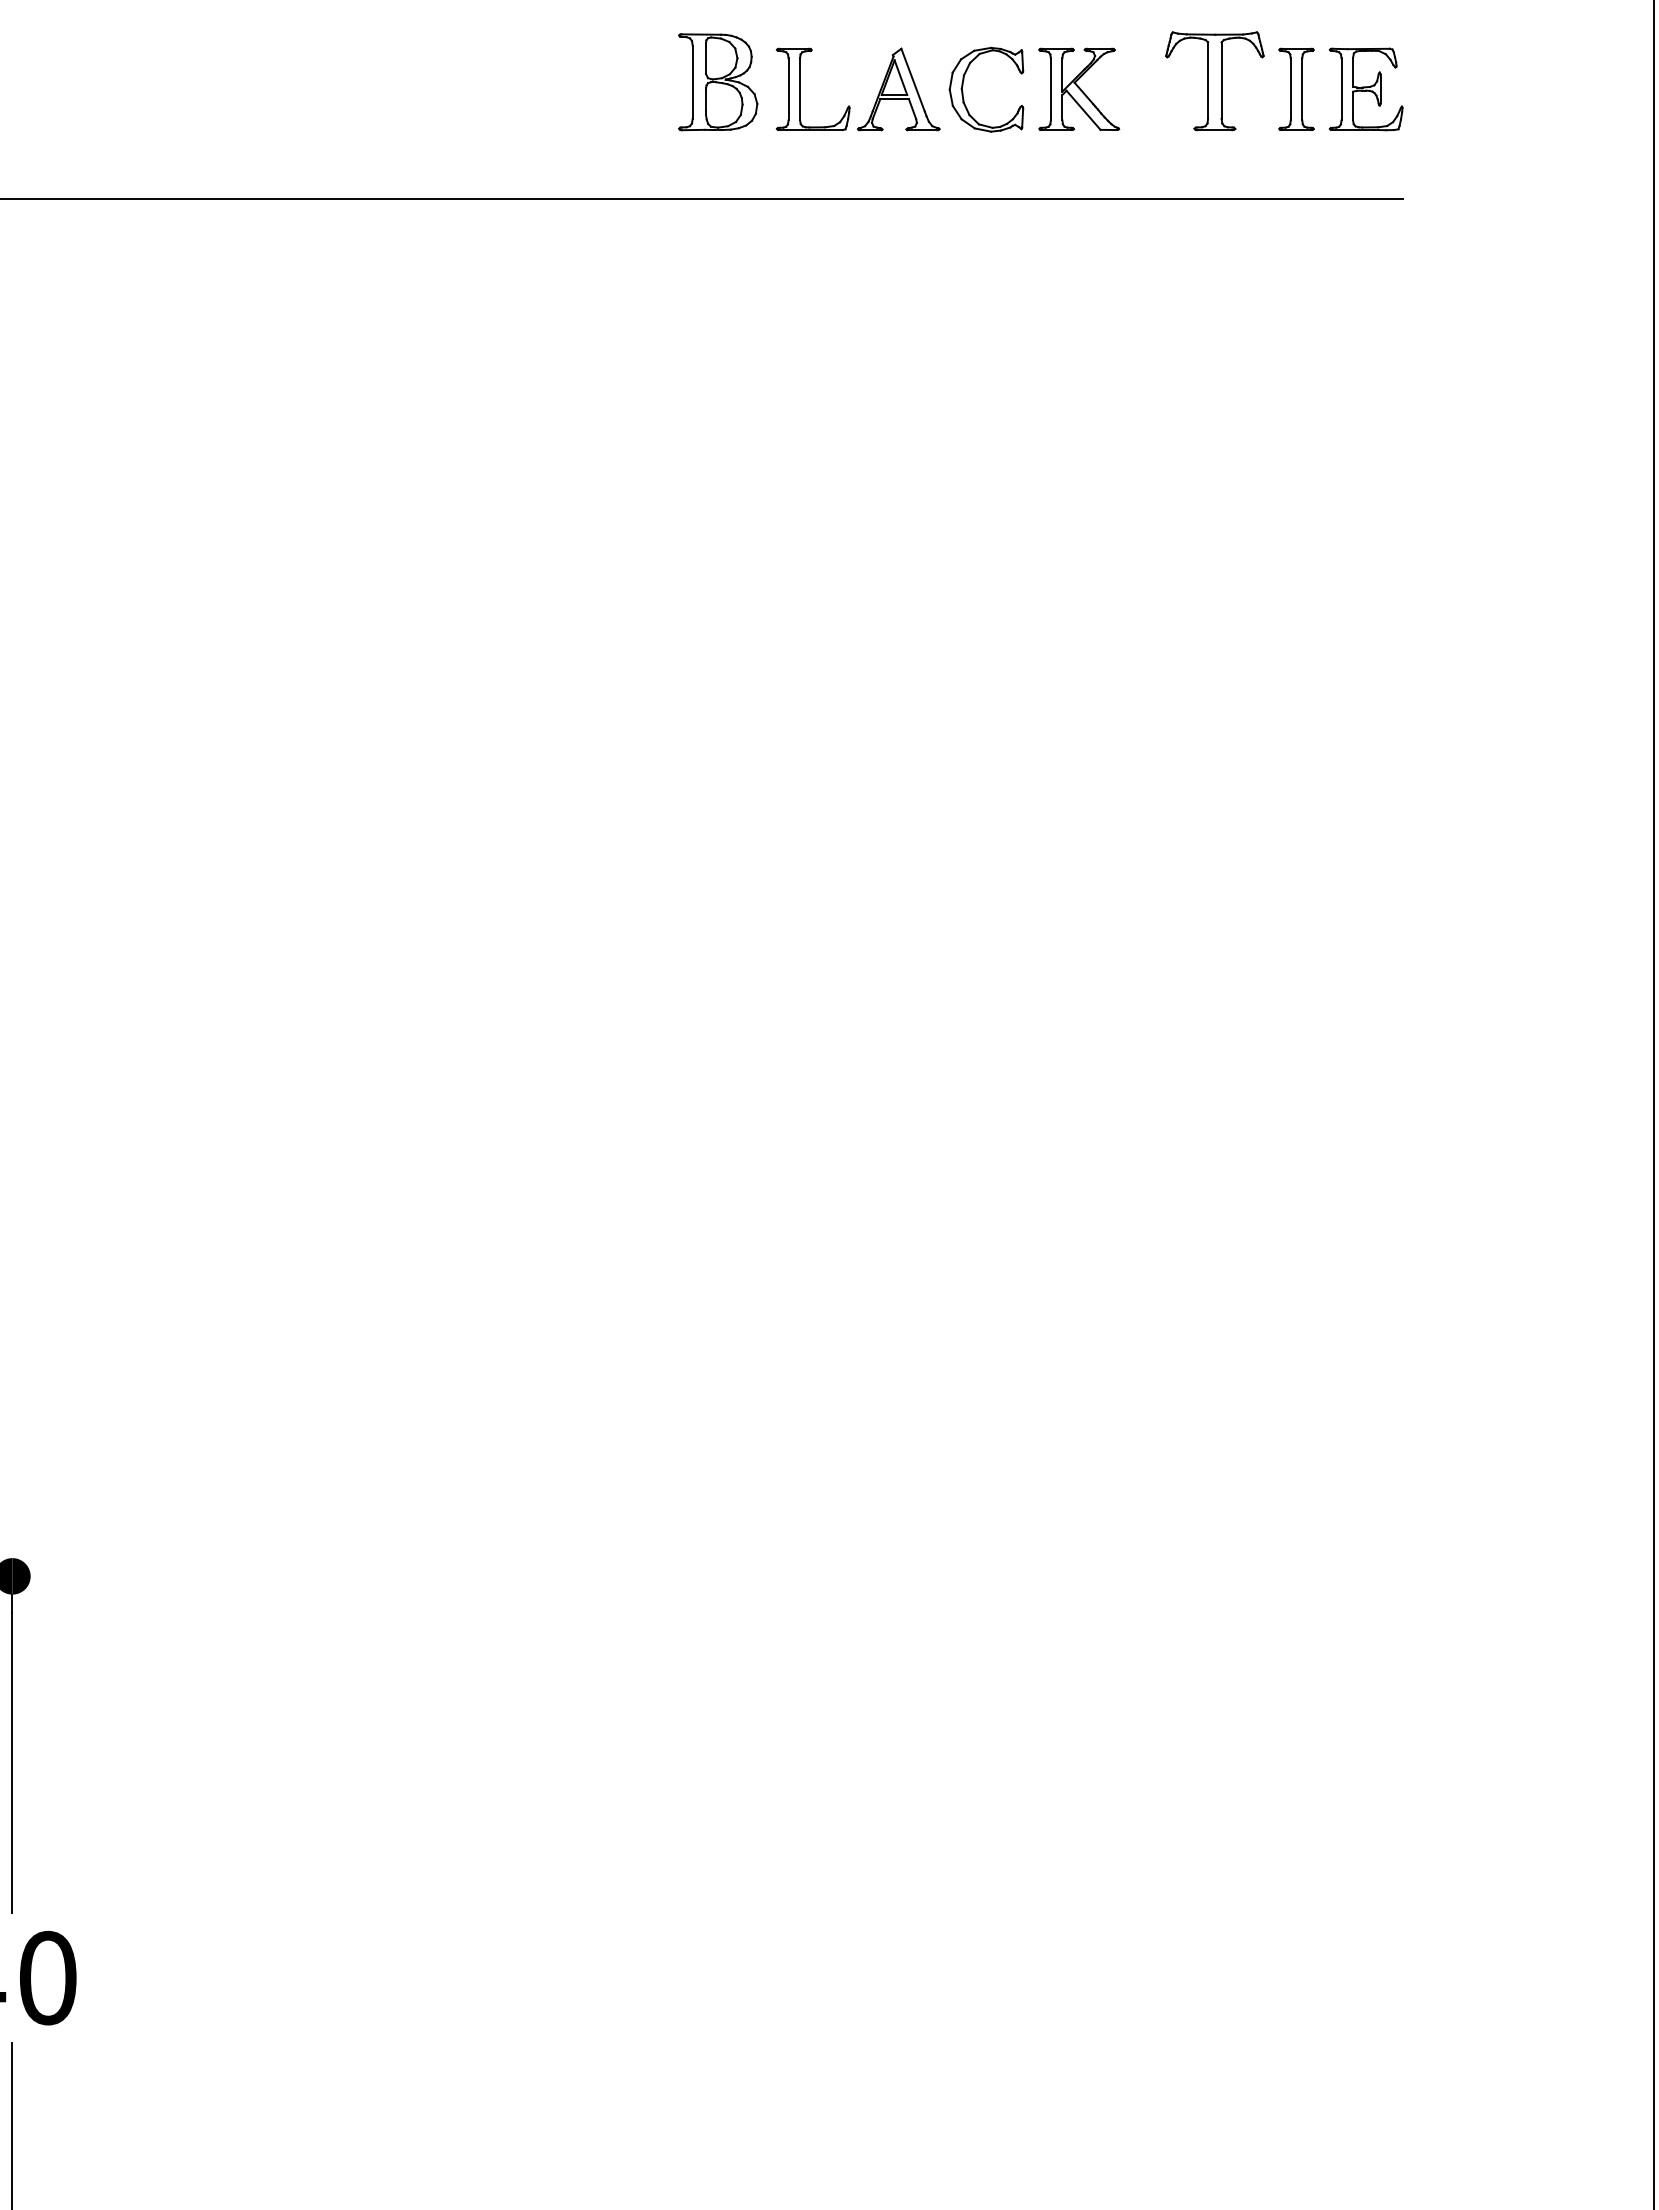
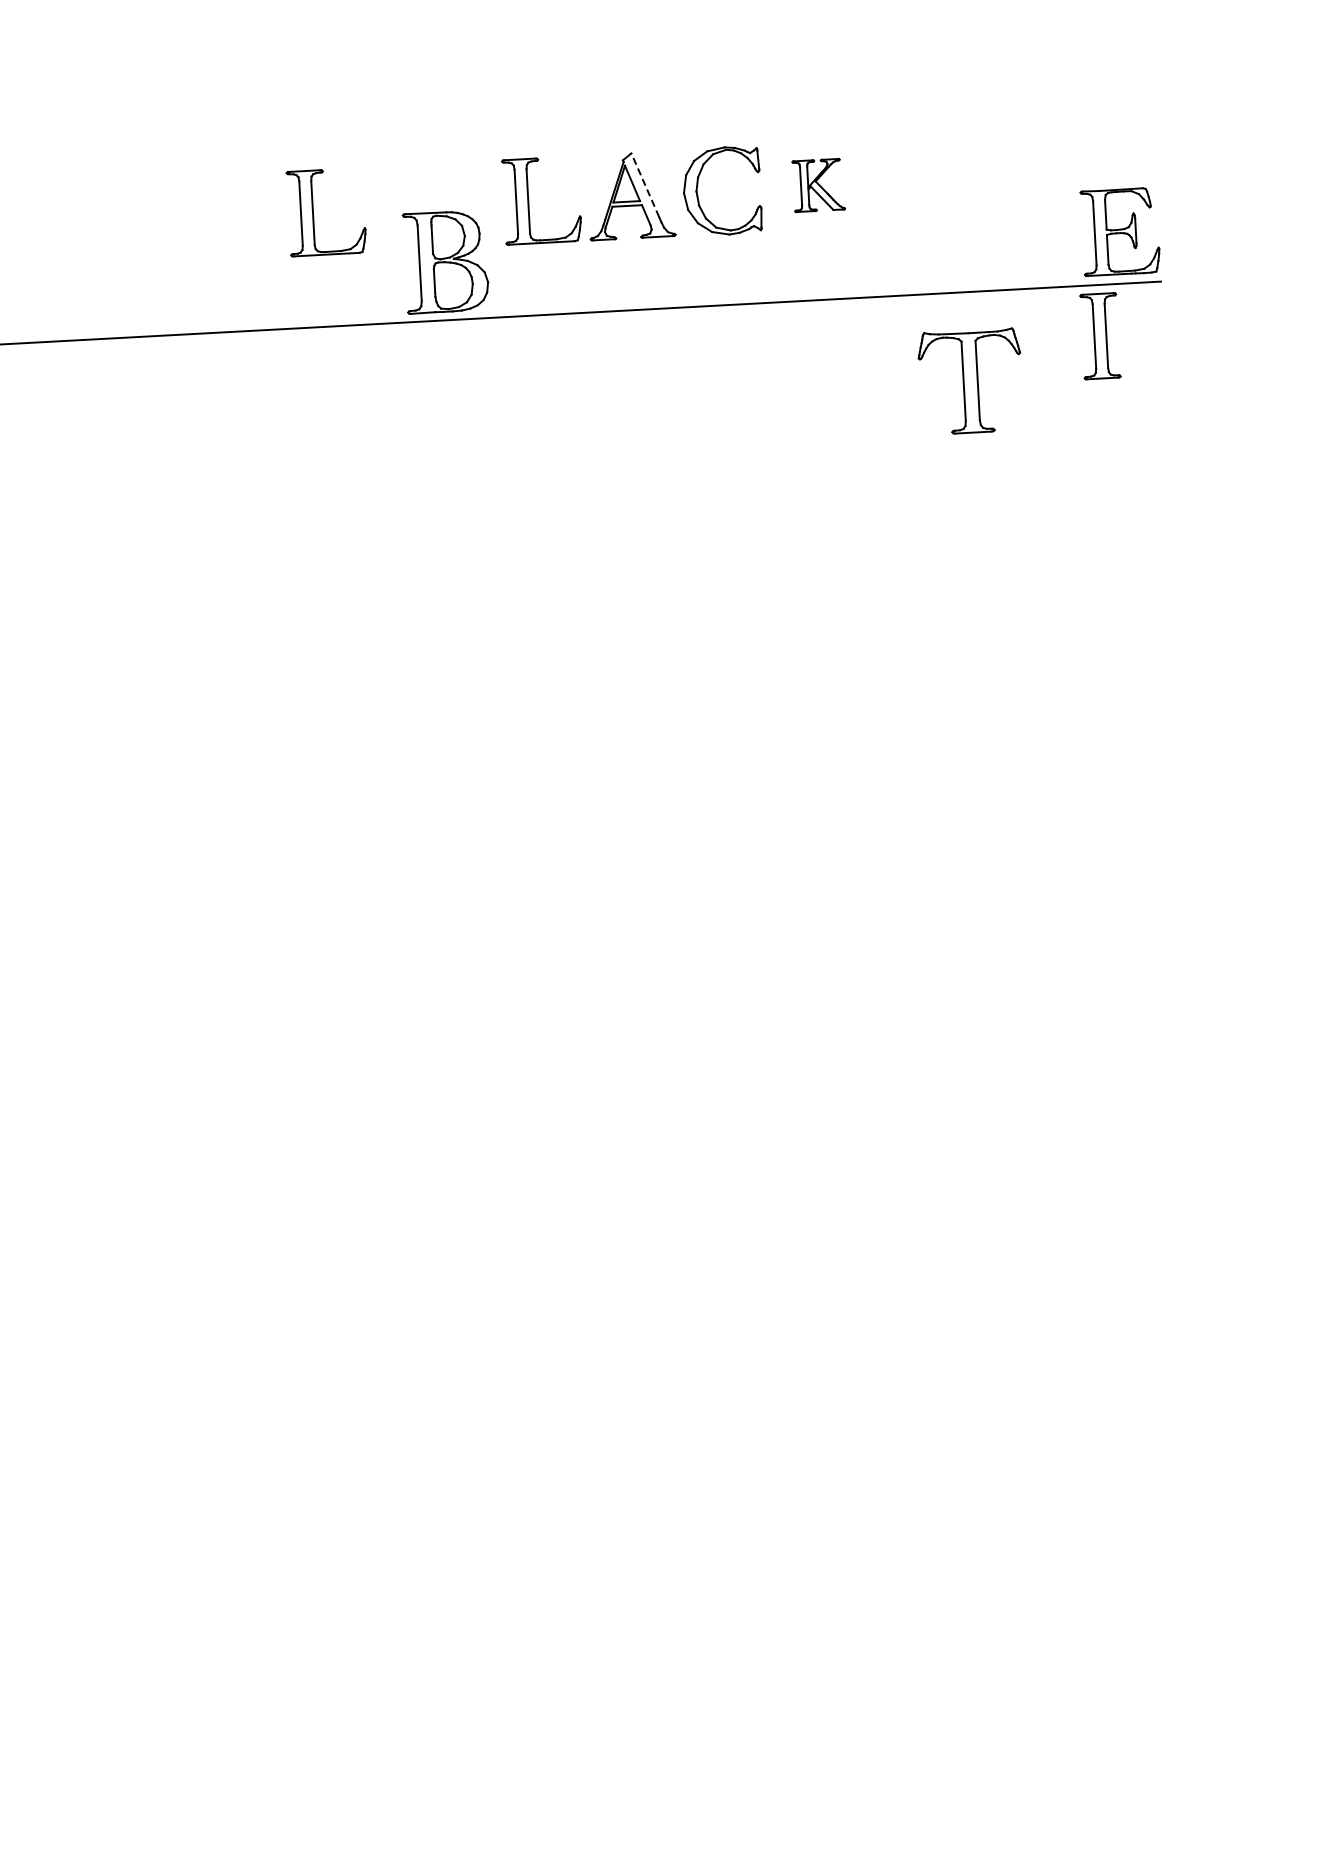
line: (912, 79) -> (644, 184), solid -> dashed
part: (1214, 81) -> (970, 381), moved
part: (718, 82) -> (446, 262), moved
part: (593, 88) -> (313, 212), added
part: (1079, 88) -> (818, 184), size x0.6
part: (1296, 88) -> (1100, 335), moved
part: (1365, 89) -> (1119, 231), moved

